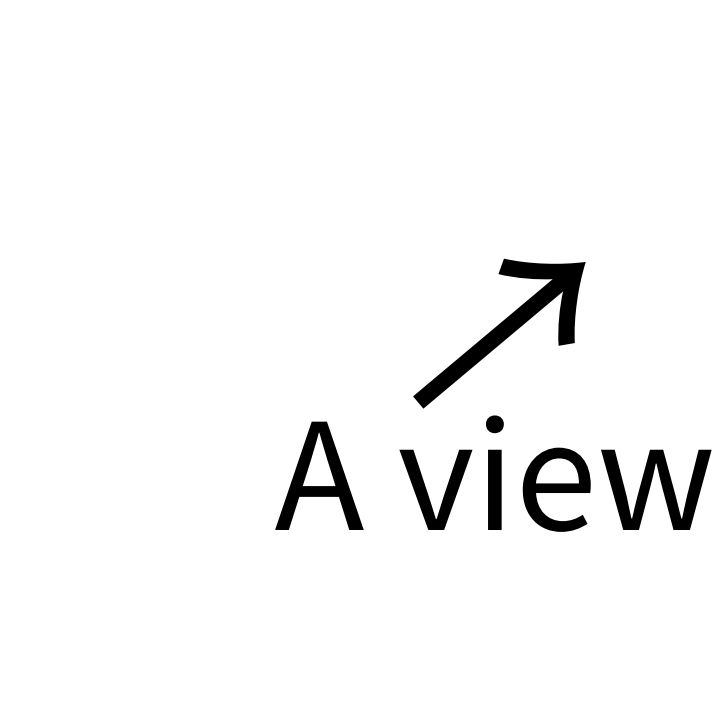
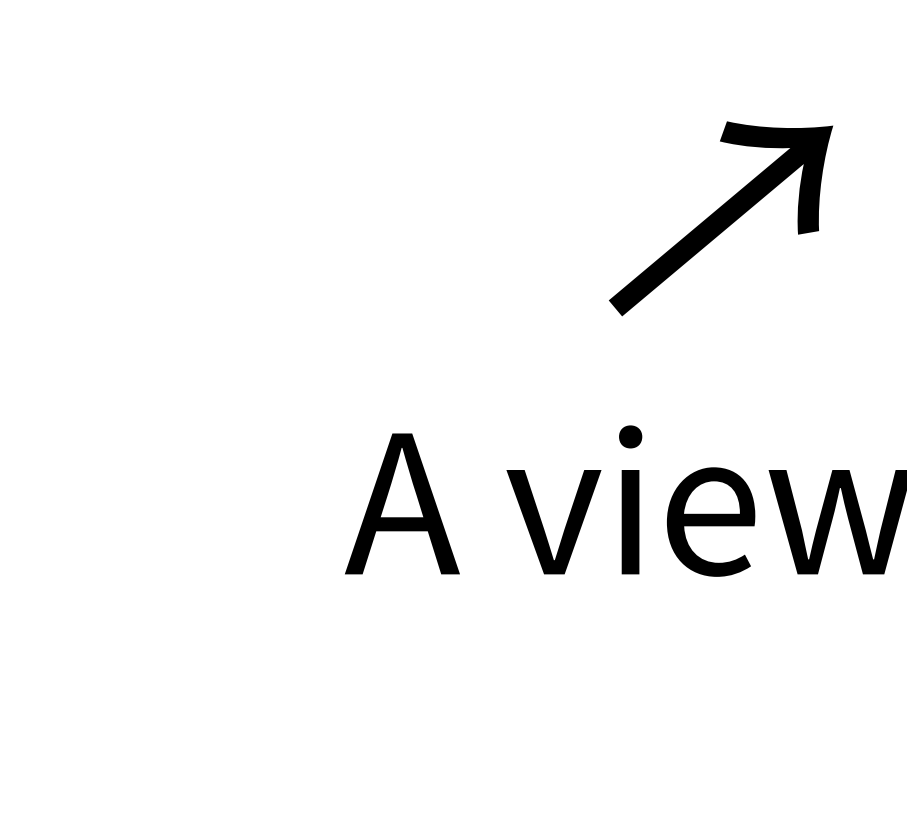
text: (499, 333) -> (721, 218), moved

